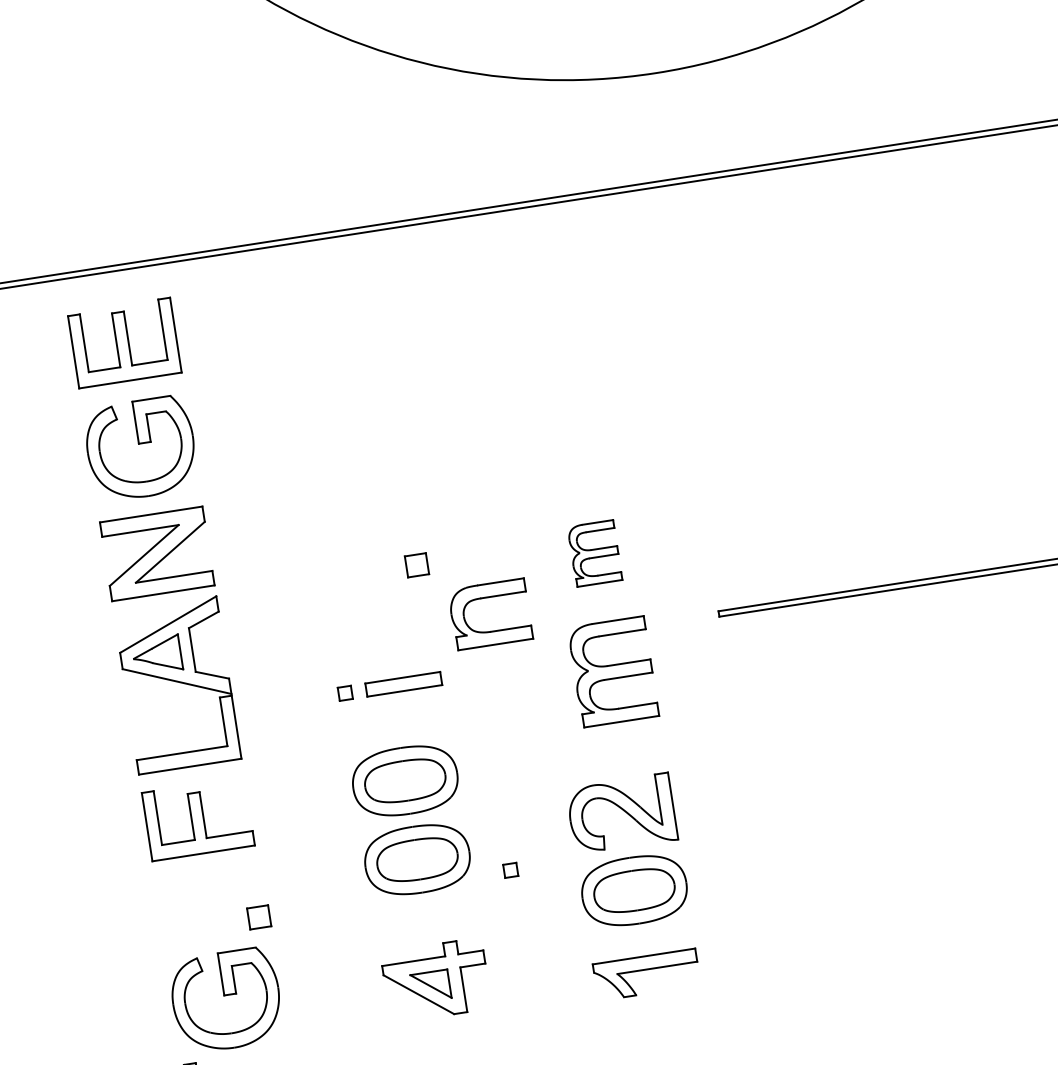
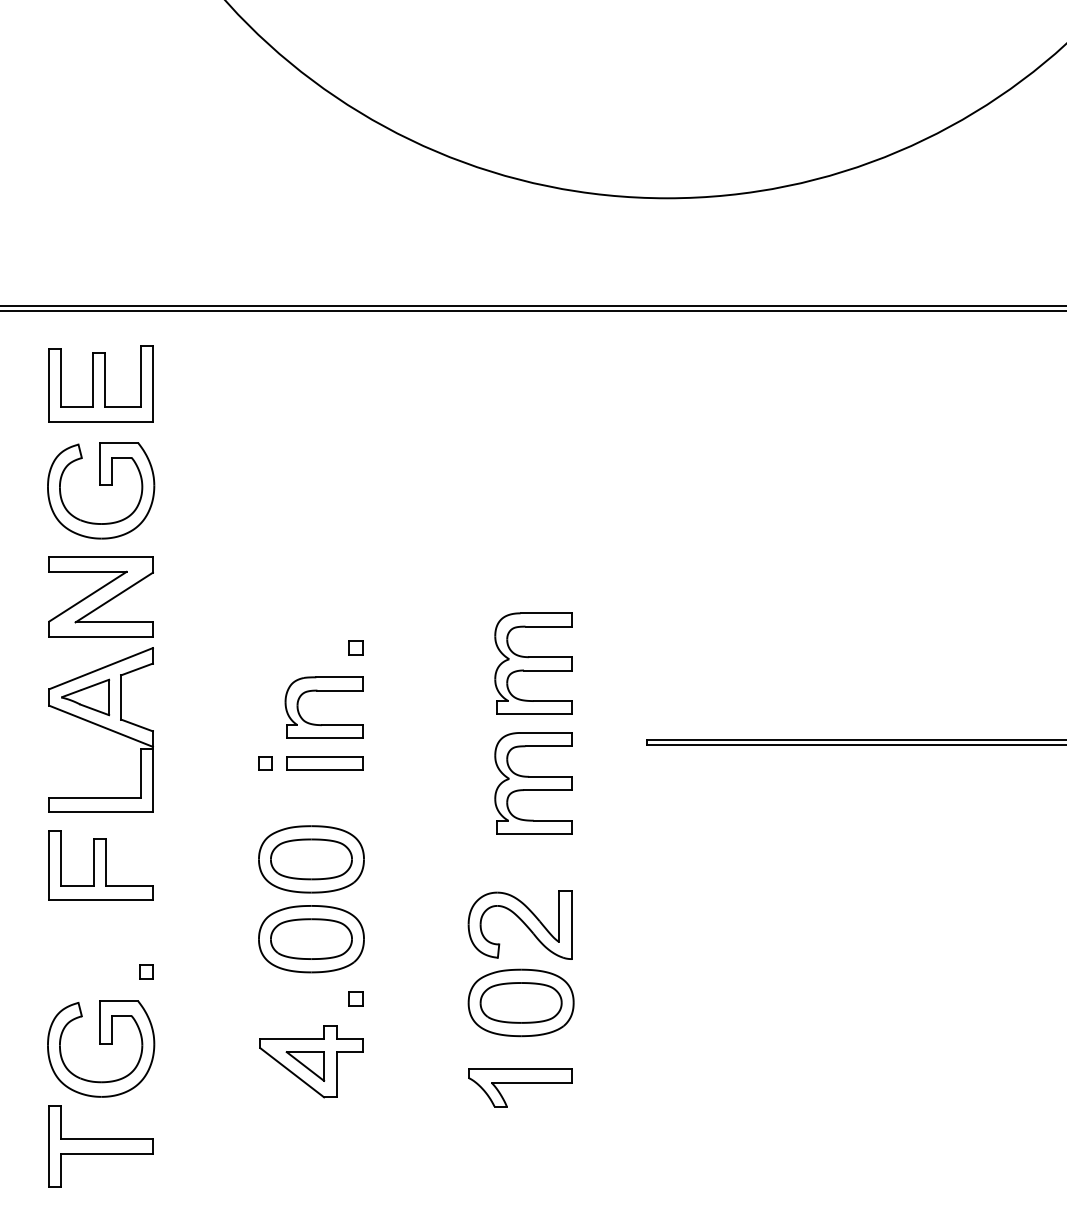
part: (594, 553) -> (533, 663), size x1.67
part: (416, 564) -> (355, 647), size x0.62
part: (487, 598) -> (323, 691), moved
part: (510, 870) -> (355, 998), moved
part: (259, 916) -> (146, 971), size x0.62

